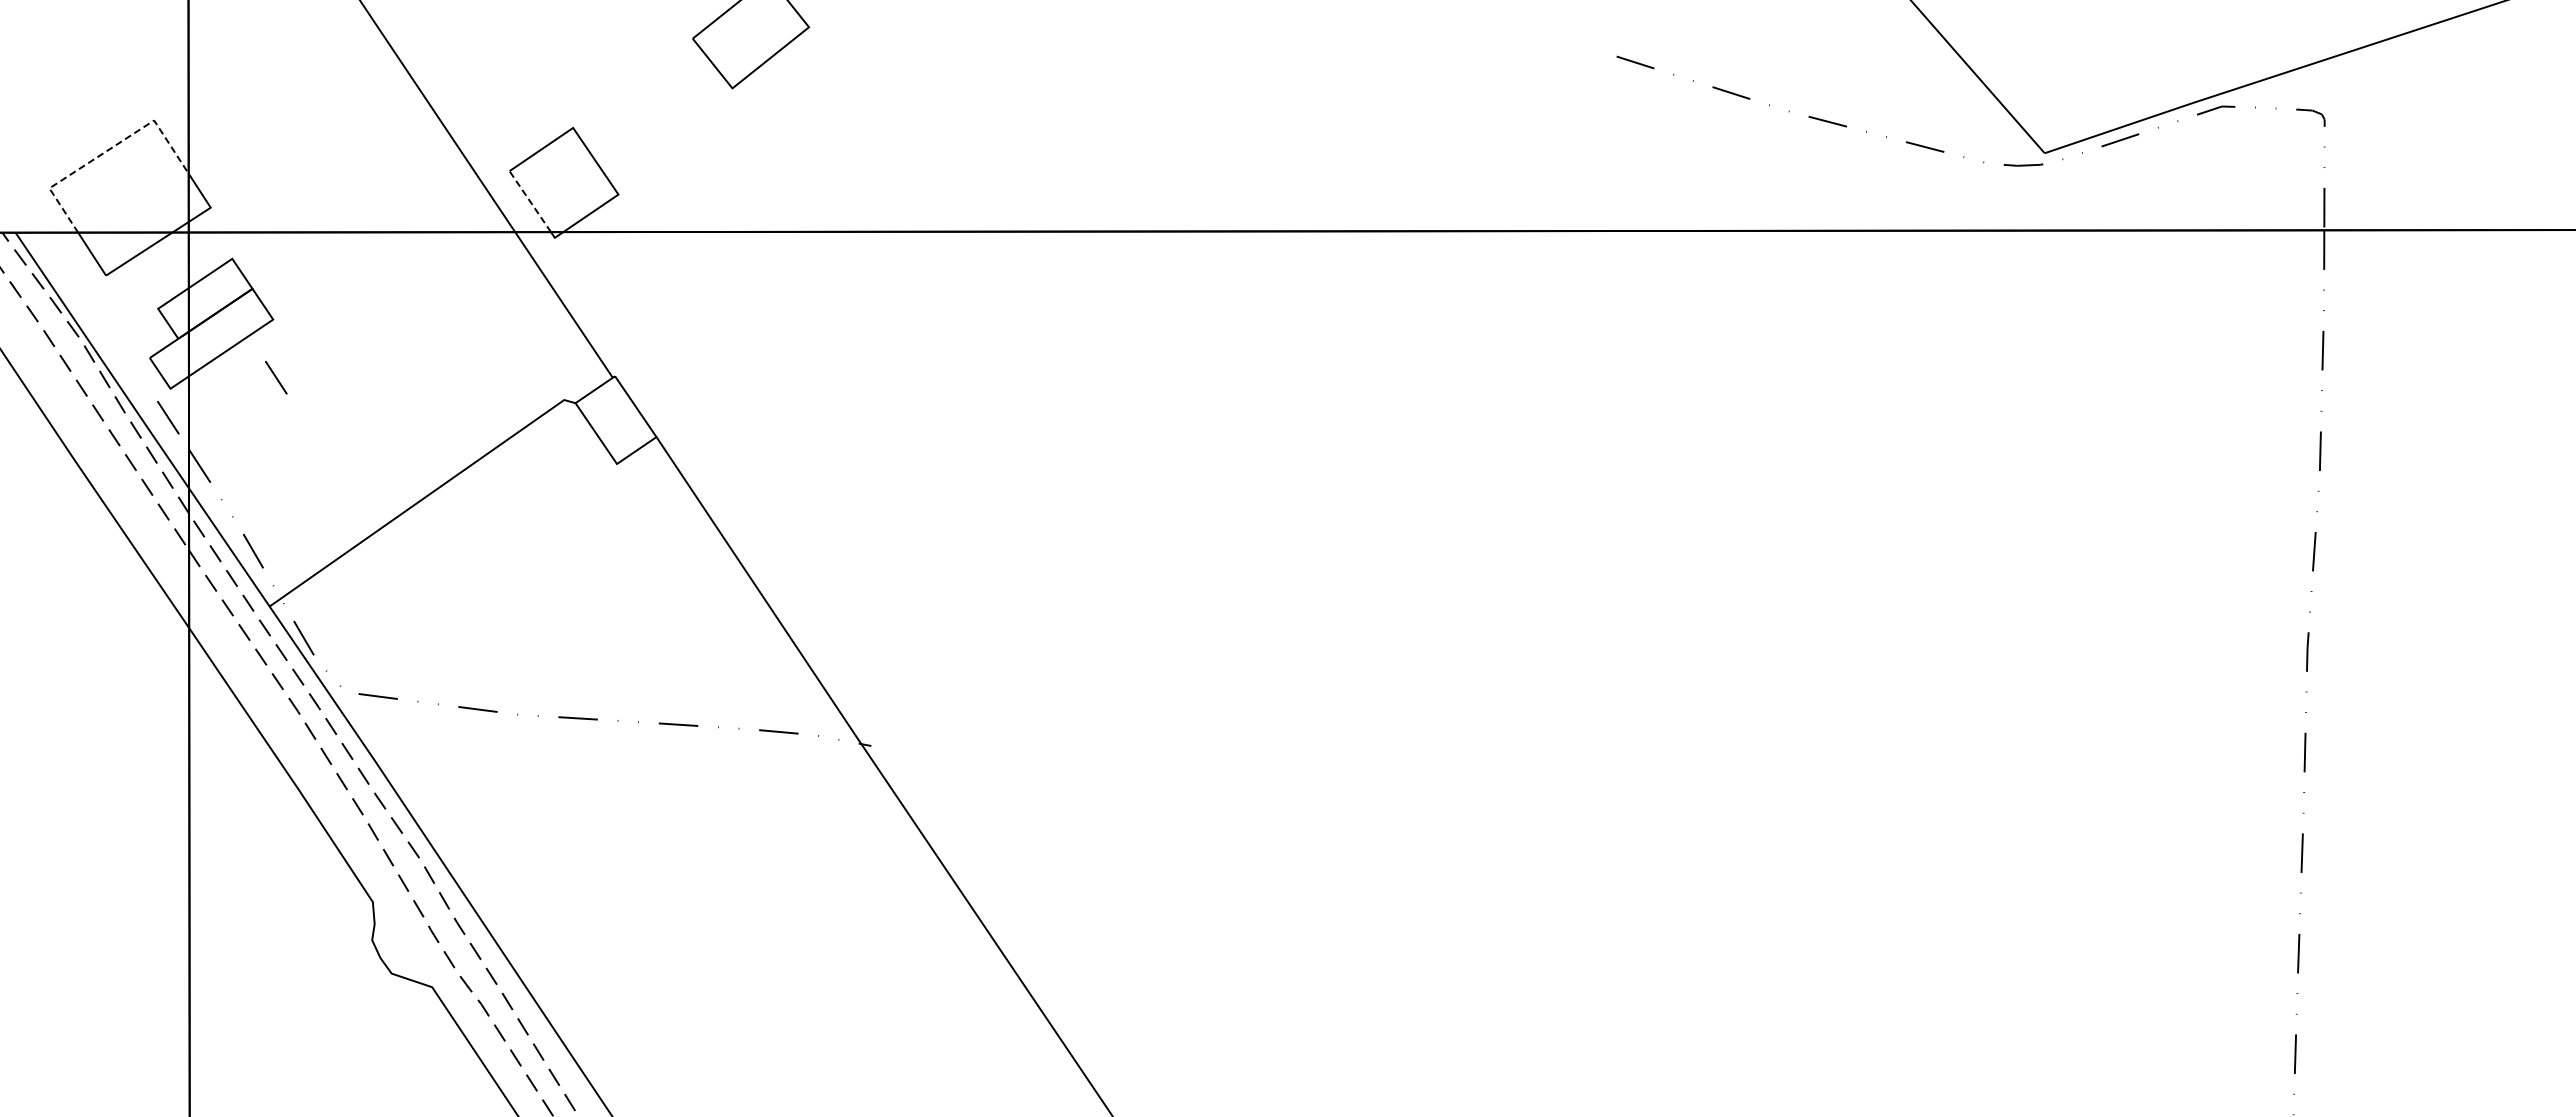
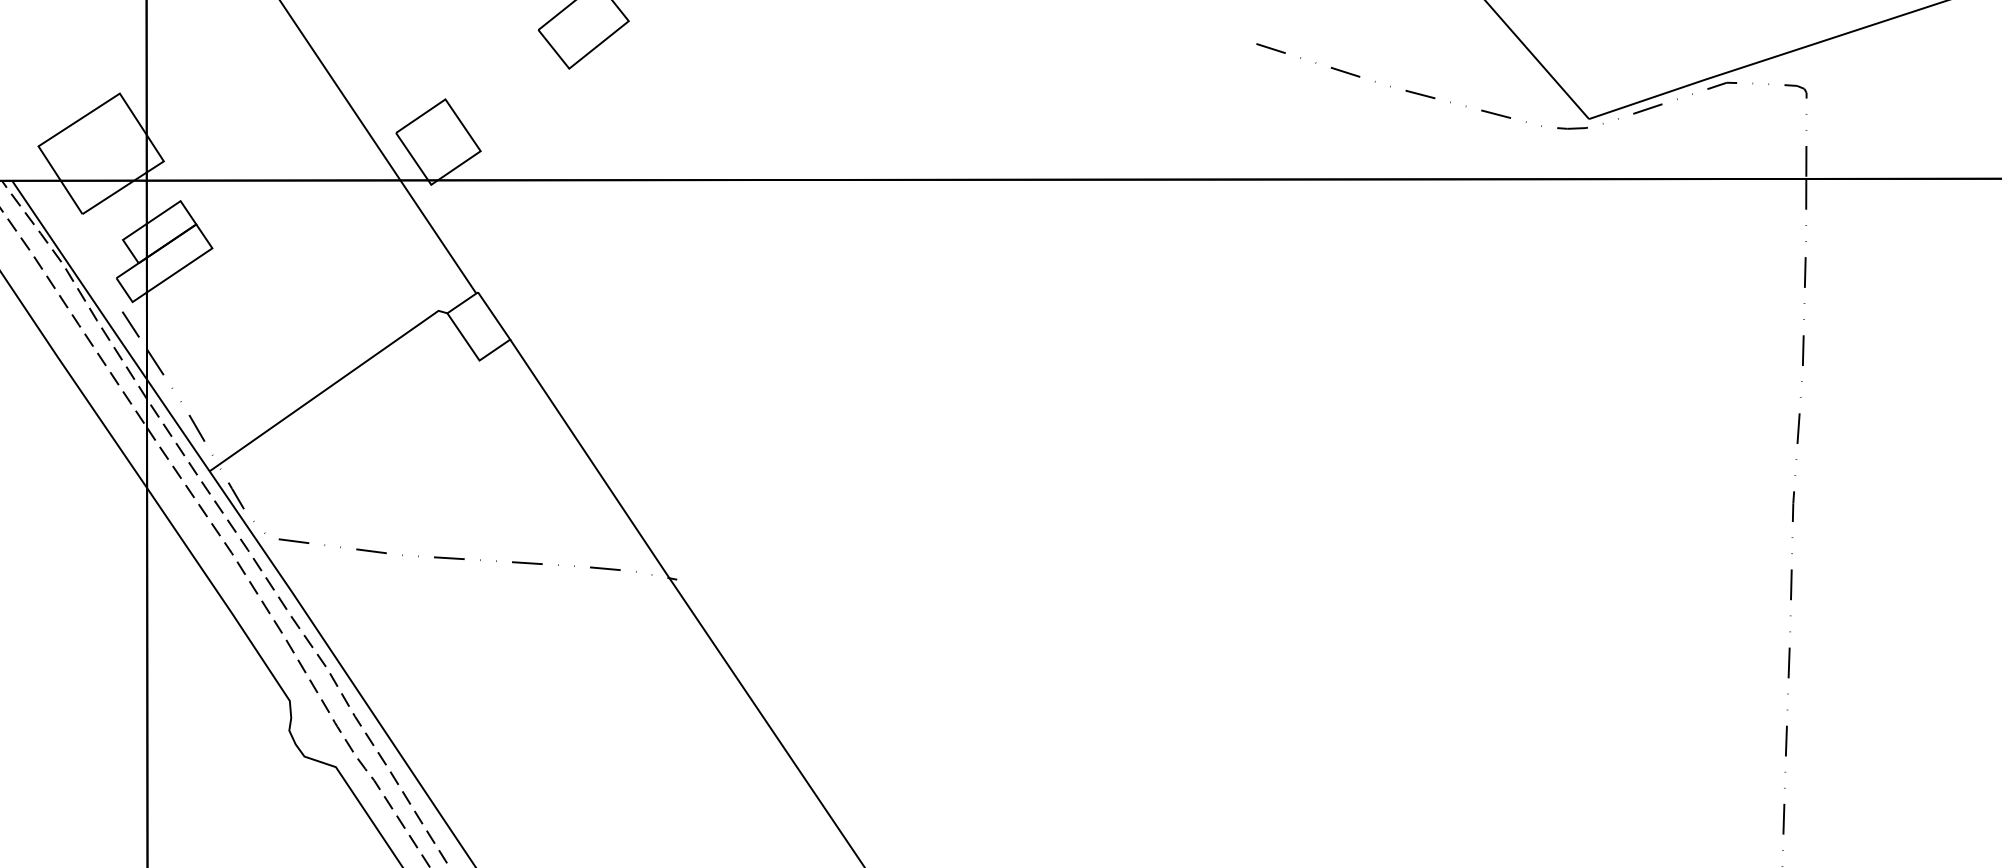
line: (106, 151) -> (82, 117), dashed -> solid
line: (530, 201) -> (412, 156), dashed -> solid
line: (276, 377) -> (214, 293), removed

